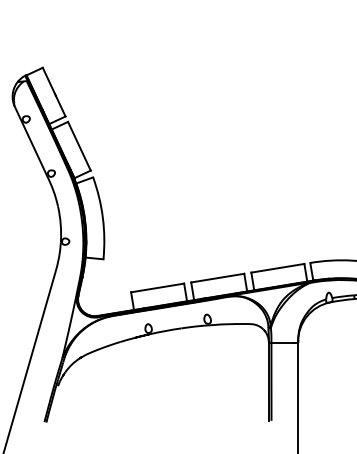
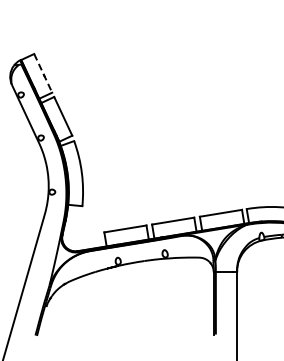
line: (54, 92) -> (43, 73), solid -> dashed

